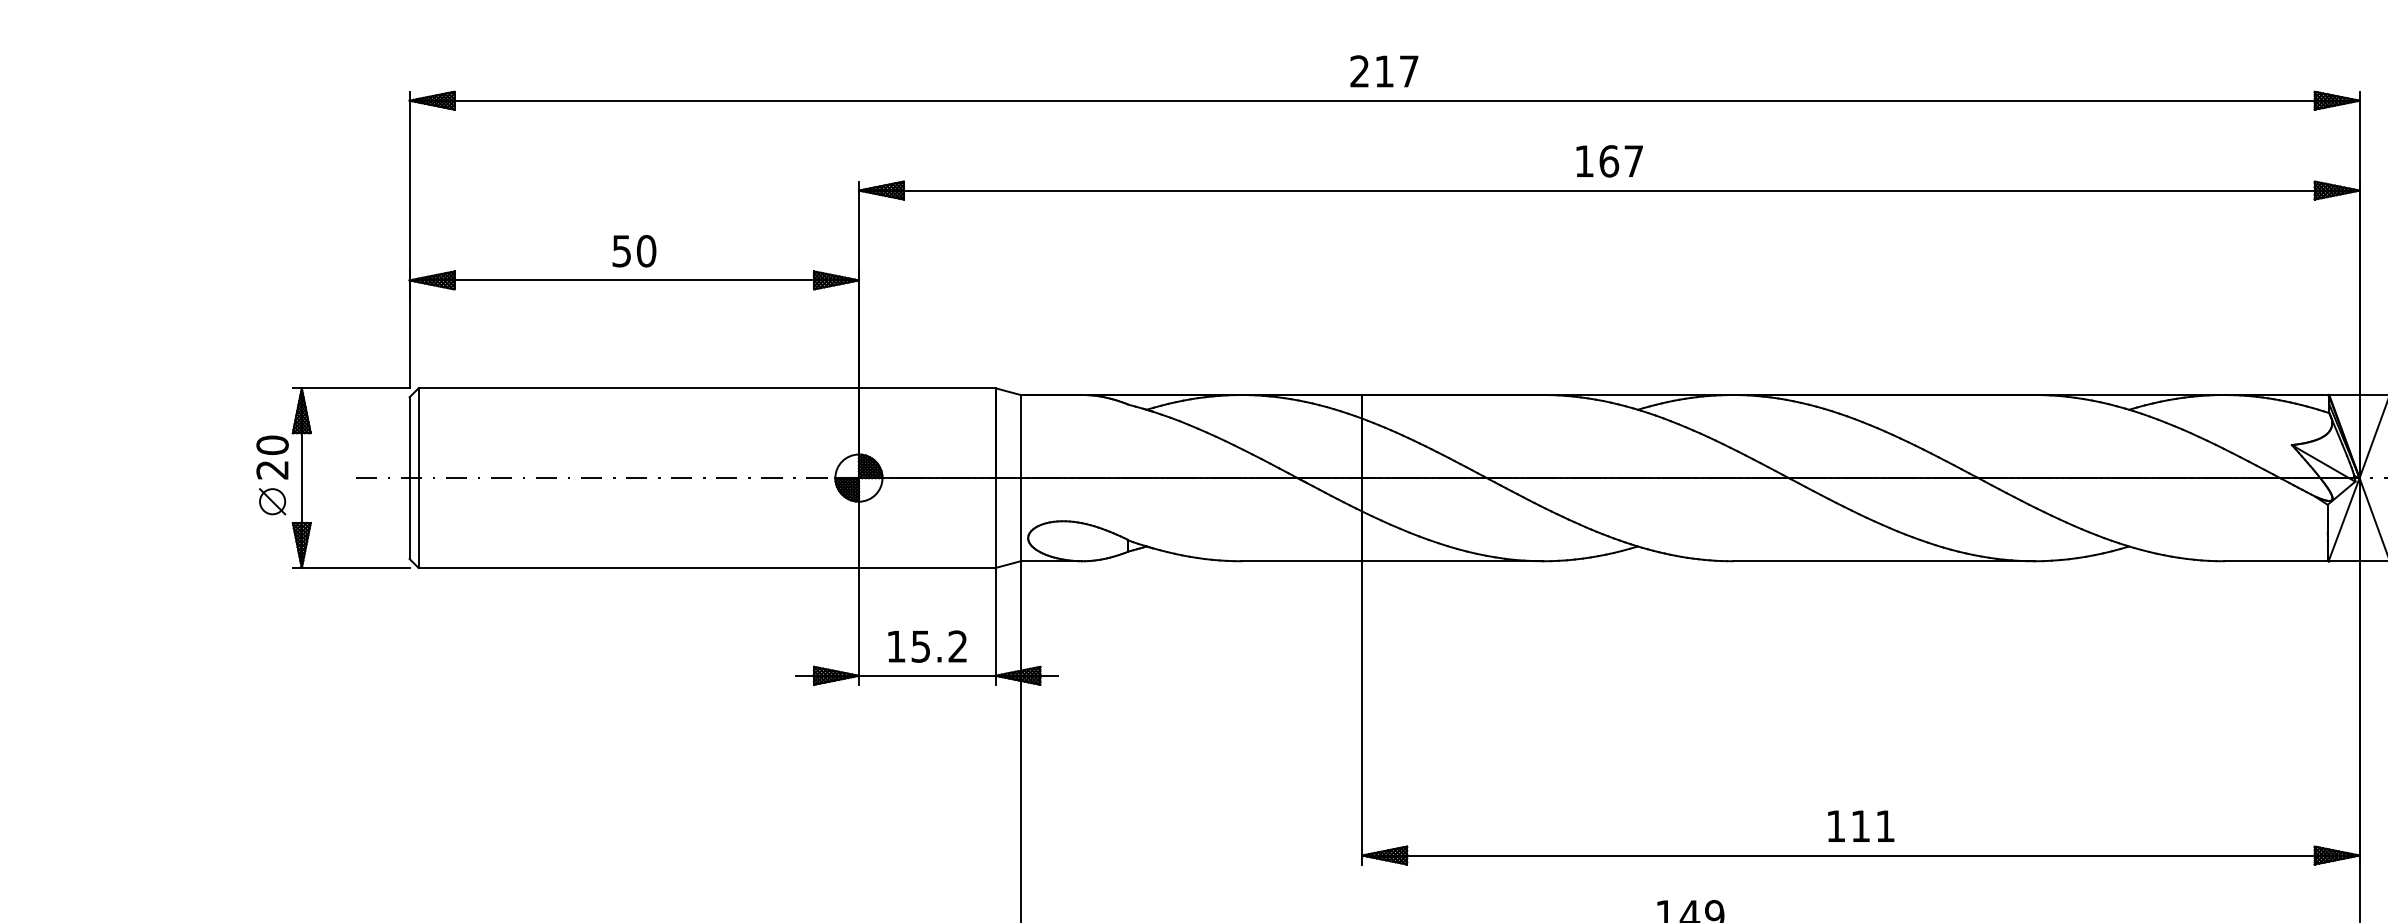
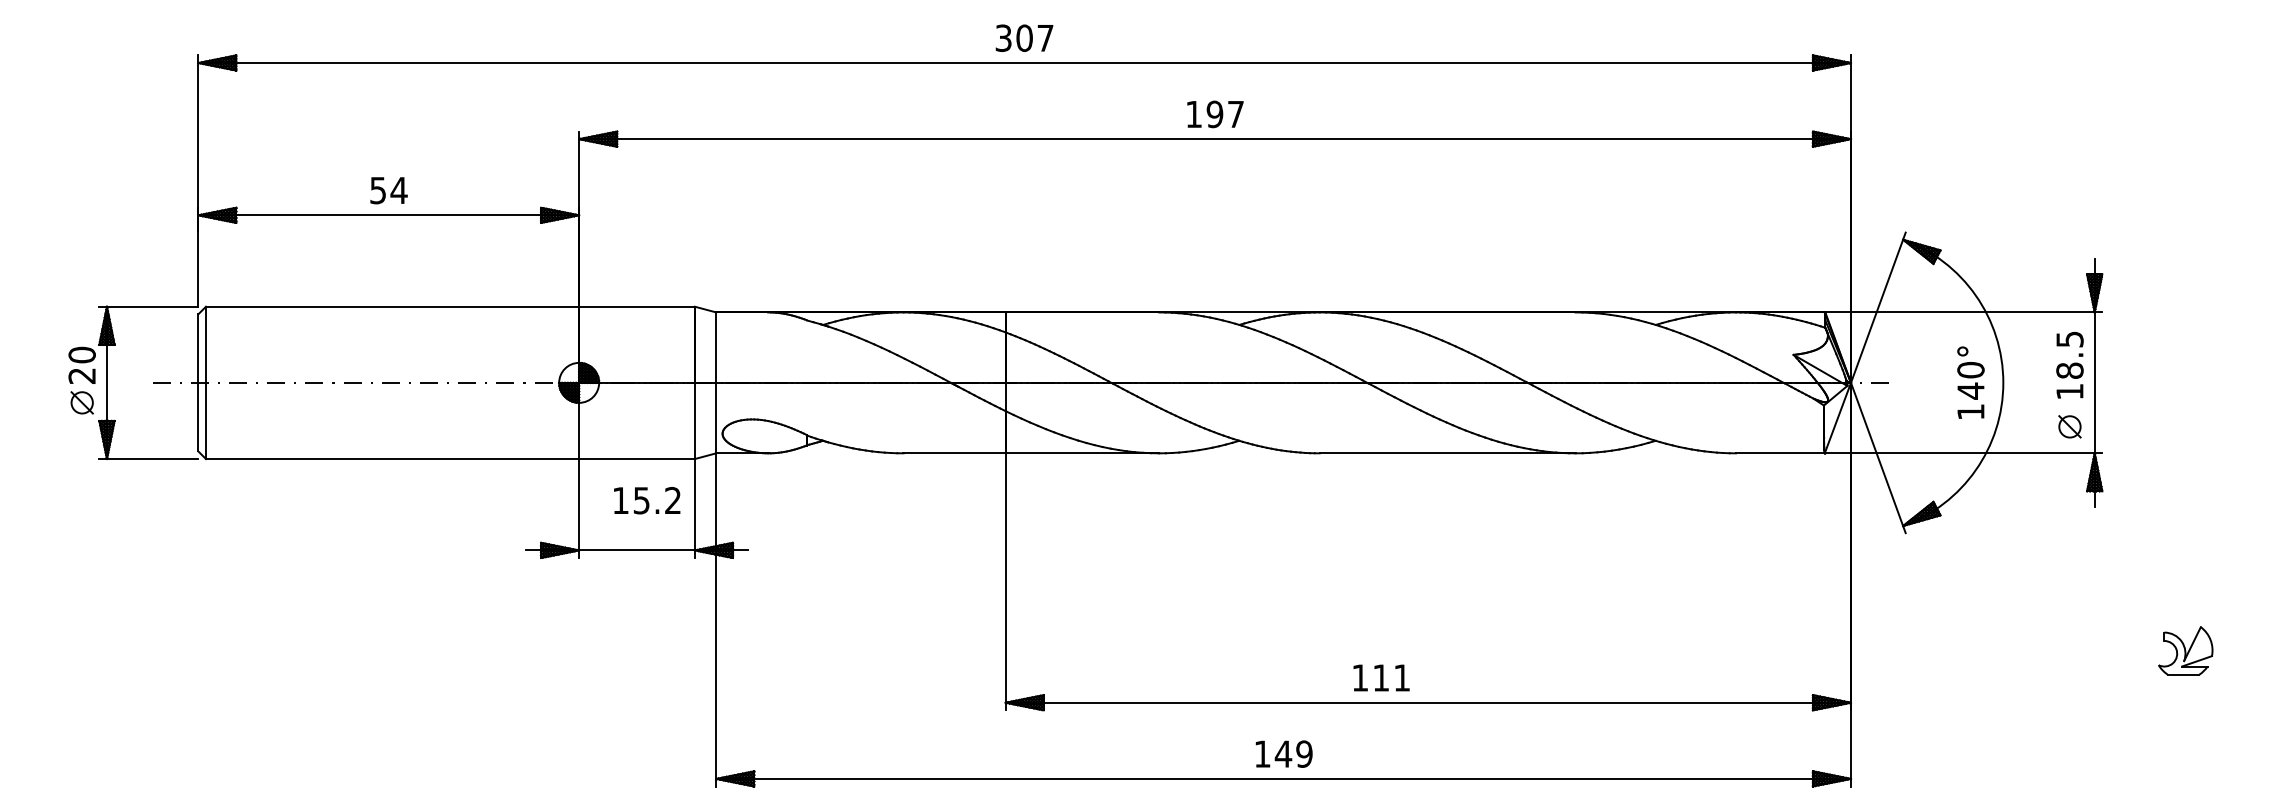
text: (1371, 70) -> (1013, 37), 217 -> 307
text: (1608, 161) -> (1214, 114), 167 -> 197
text: (645, 251) -> (398, 190), 50 -> 54
text: (927, 646) -> (647, 500), moved
text: (1861, 825) -> (1381, 677), moved

